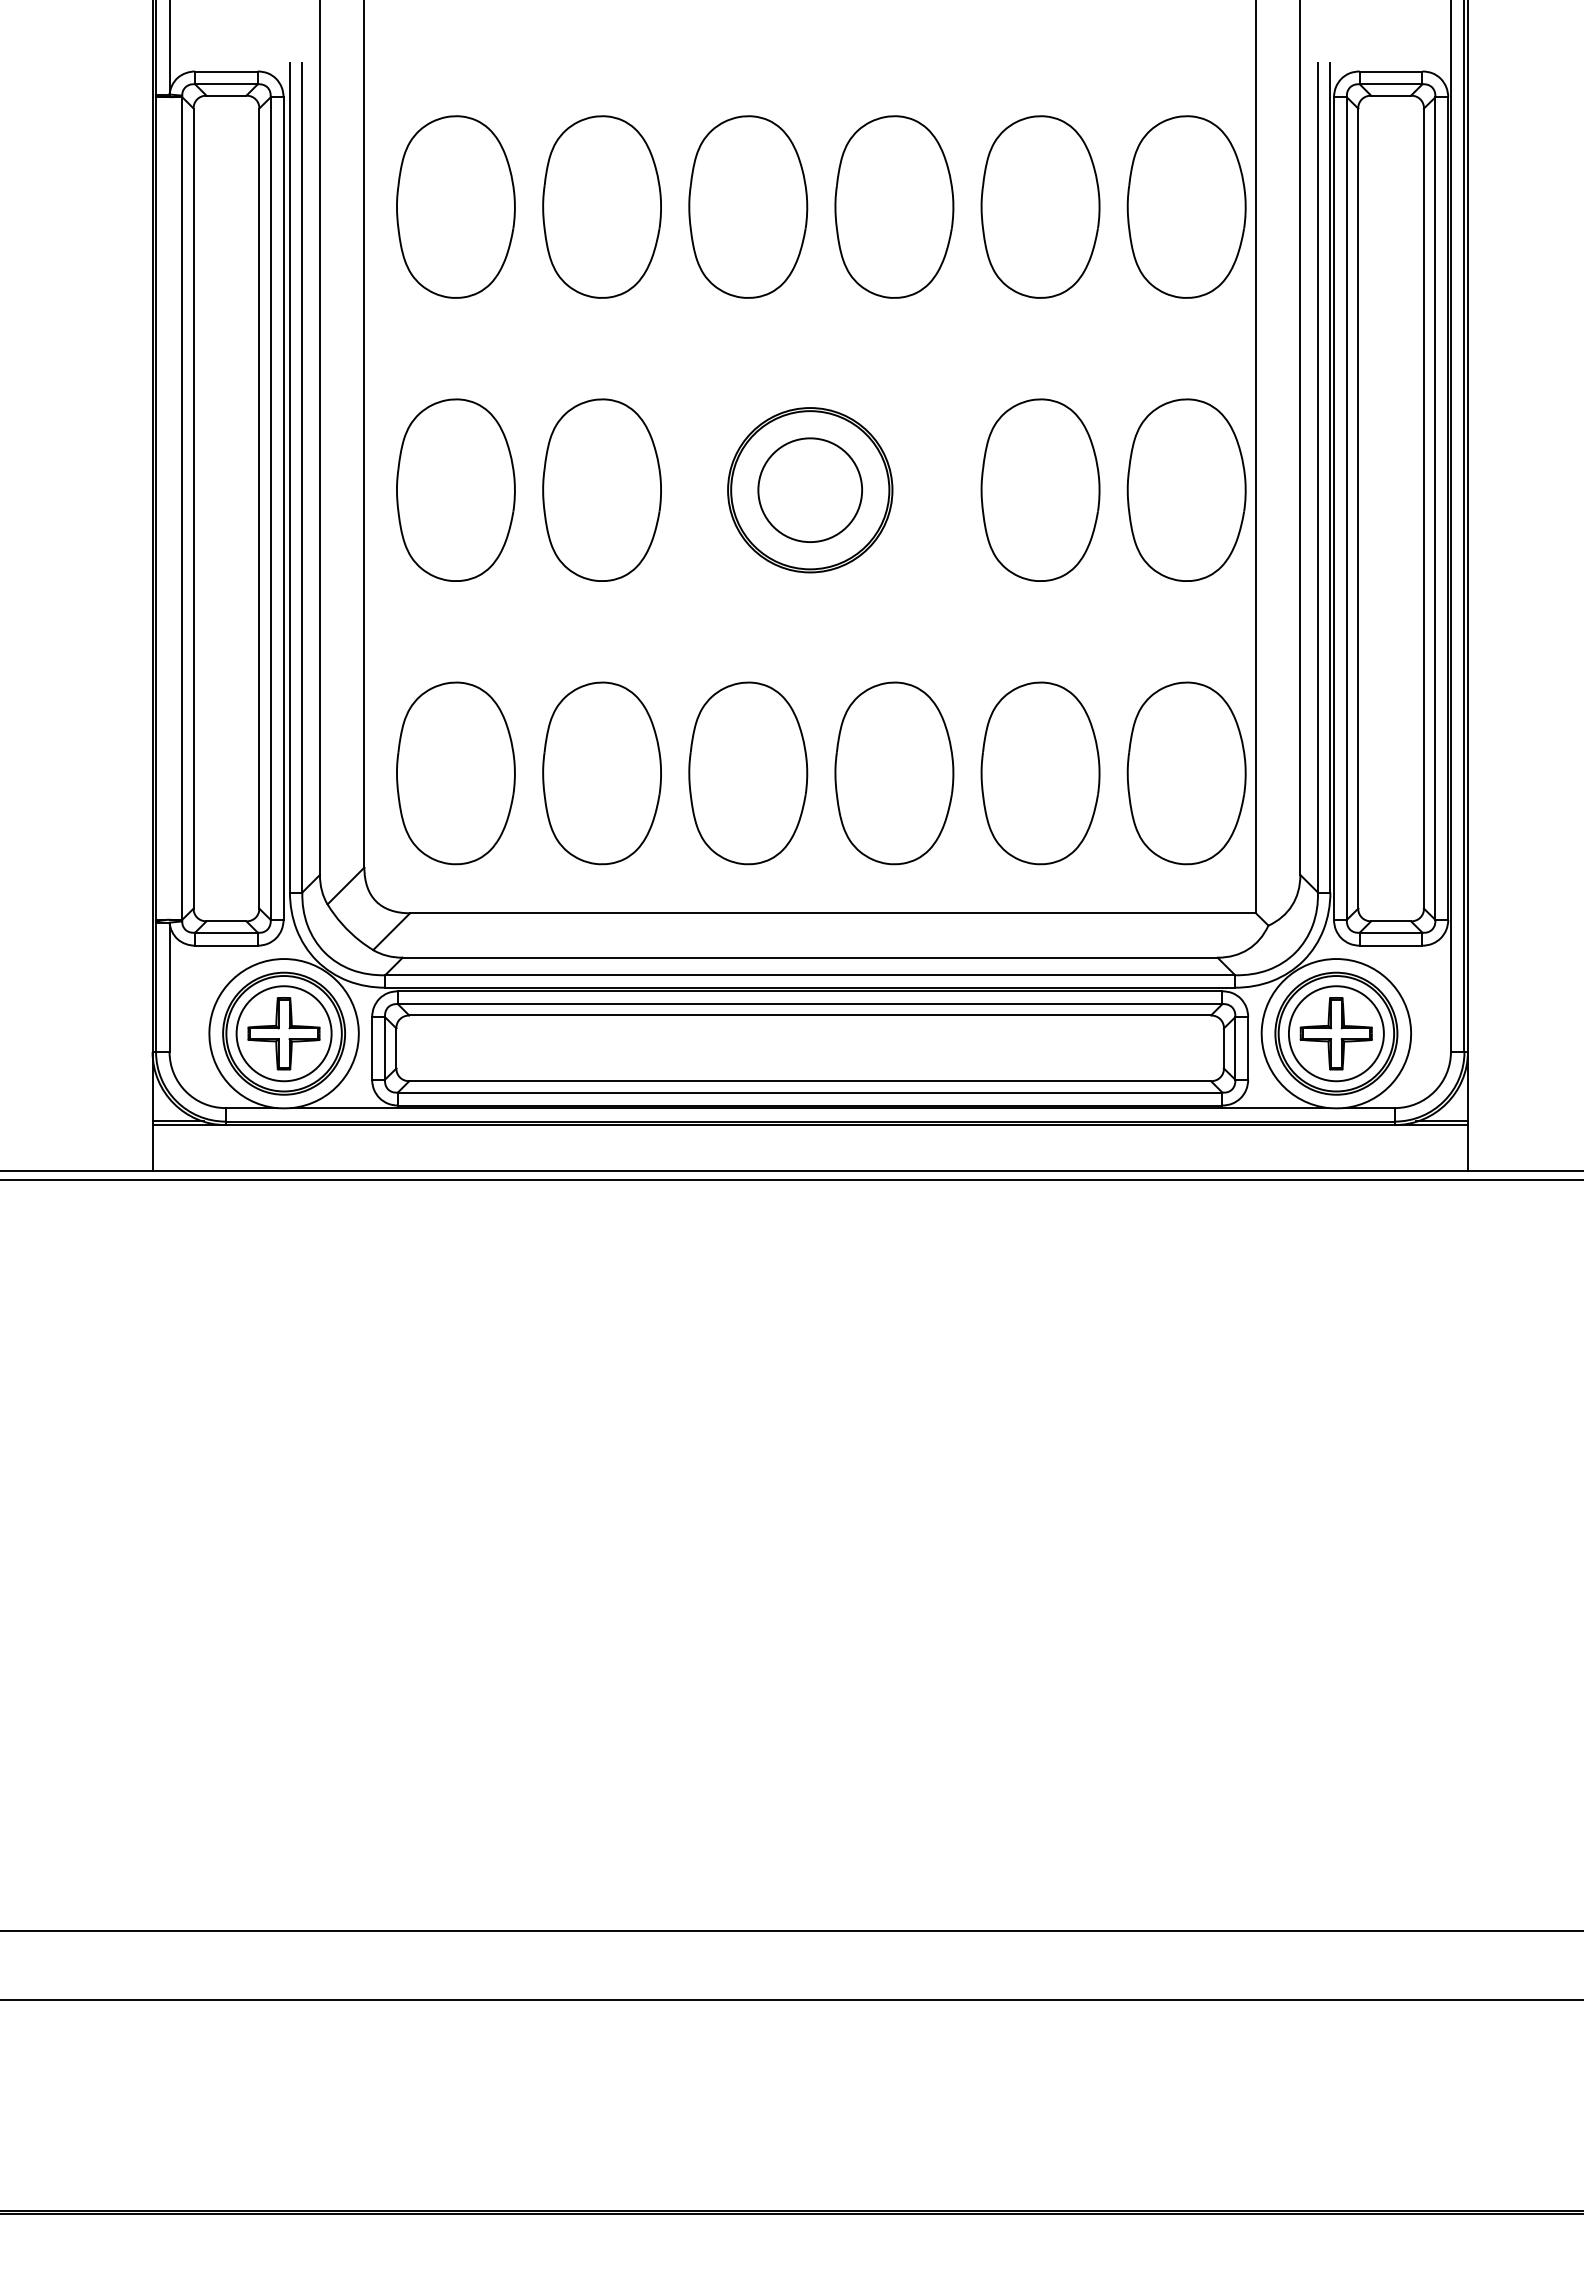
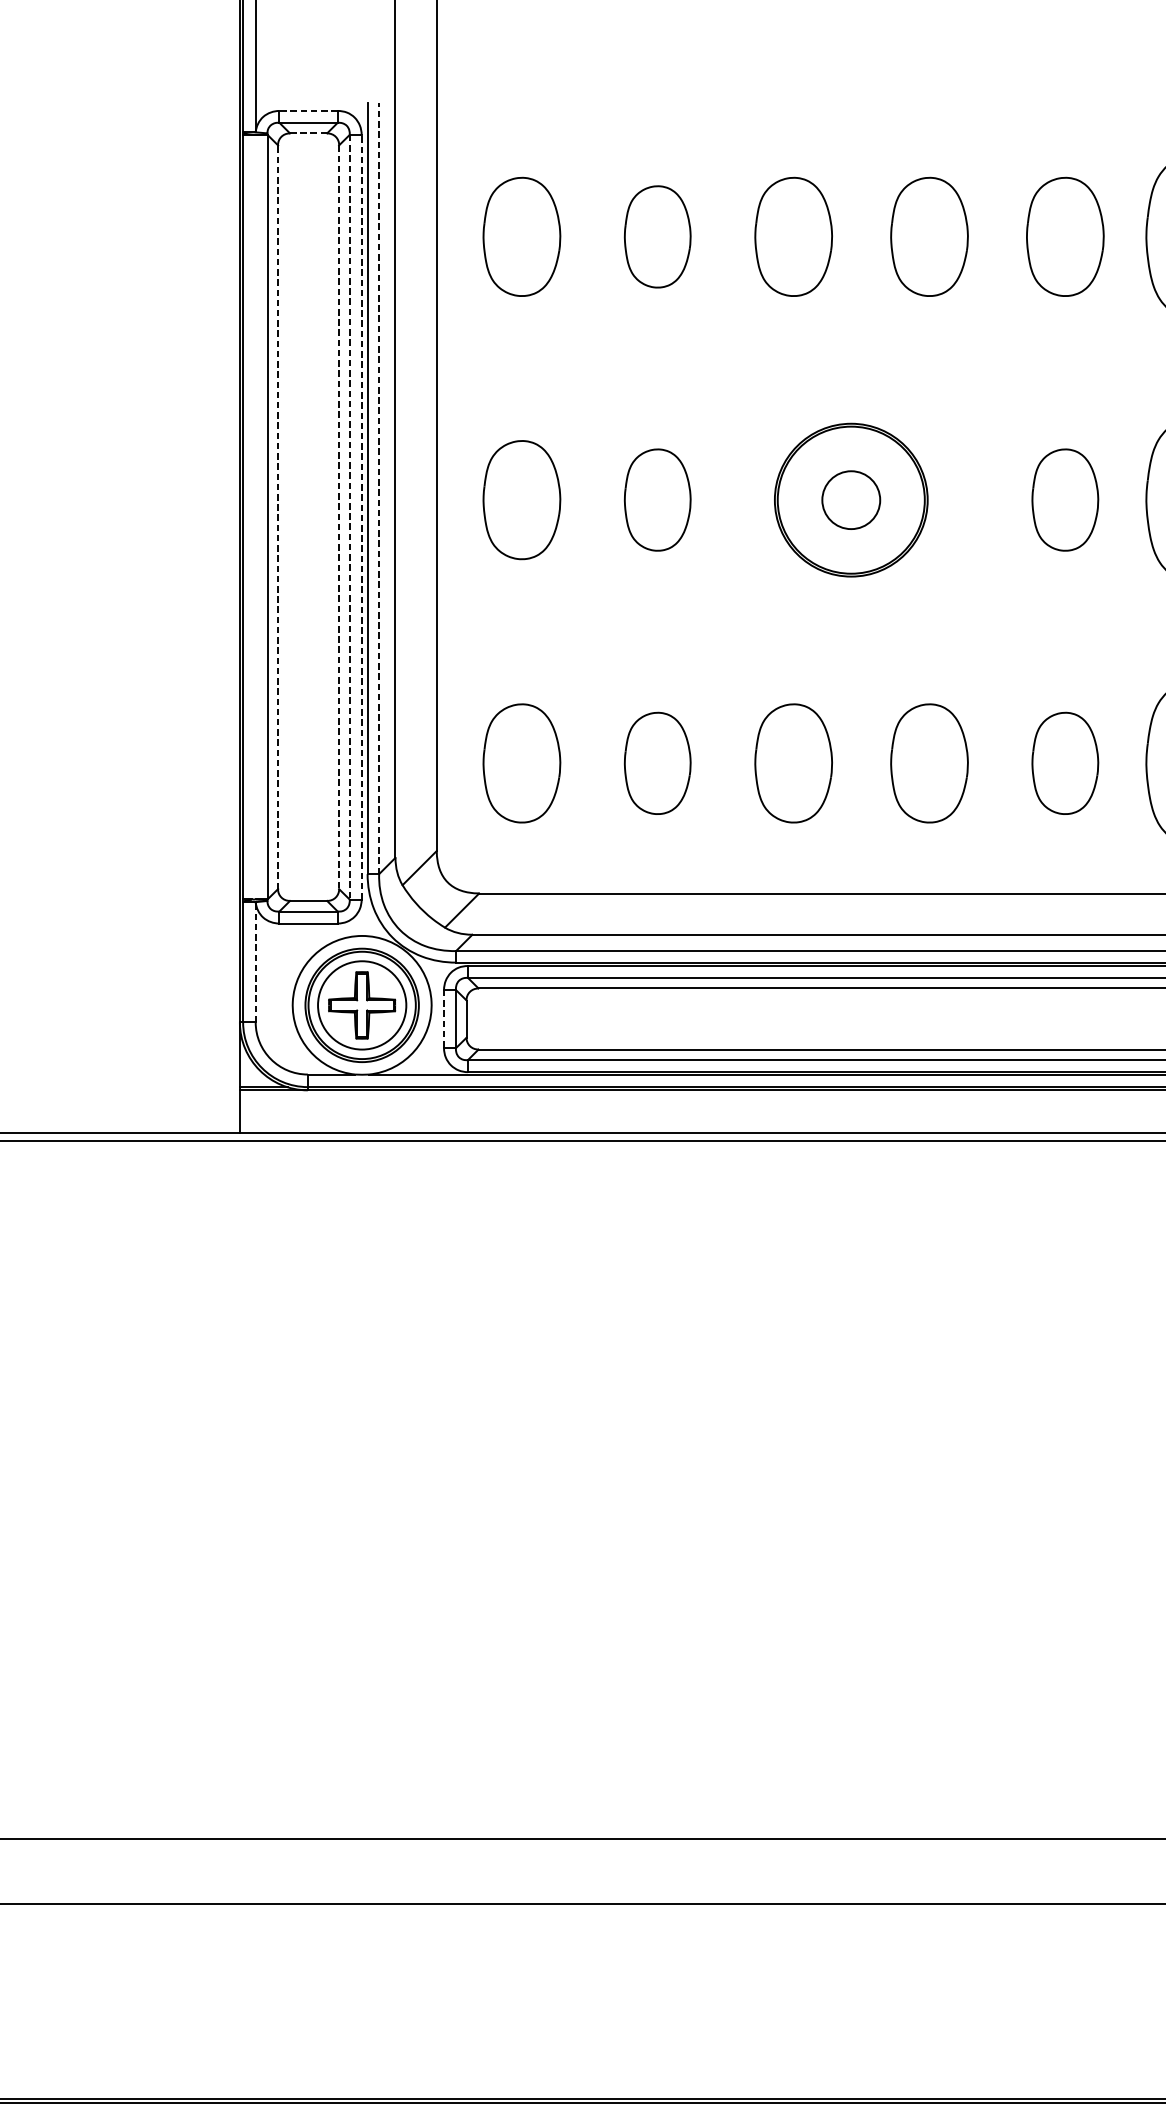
line: (225, 71) -> (307, 110), solid -> dashed
line: (226, 95) -> (308, 133), solid -> dashed
part: (455, 206) -> (521, 236), size x0.7
part: (601, 206) -> (657, 236), size x0.6
part: (748, 206) -> (793, 236), size x0.7
part: (894, 206) -> (929, 236), size x0.7
part: (1040, 206) -> (1065, 236), size x0.7
line: (302, 477) -> (379, 488), solid -> dashed
part: (455, 489) -> (521, 499), size x0.7
part: (601, 489) -> (657, 499), size x0.6
part: (1040, 489) -> (1065, 499), size x0.6
circle: (810, 490) -> (851, 500), size x0.6
line: (193, 508) -> (277, 517), solid -> dashed
line: (259, 508) -> (339, 517), solid -> dashed
line: (283, 508) -> (361, 517), solid -> dashed
line: (270, 509) -> (349, 518), solid -> dashed
part: (455, 773) -> (521, 763), size x0.7
part: (601, 773) -> (657, 763), size x0.6
part: (748, 773) -> (793, 763), size x0.7
part: (894, 773) -> (929, 763), size x0.7
part: (1040, 773) -> (1065, 763), size x0.6
line: (169, 987) -> (255, 962), solid -> dashed
line: (372, 1048) -> (444, 1019), solid -> dashed

